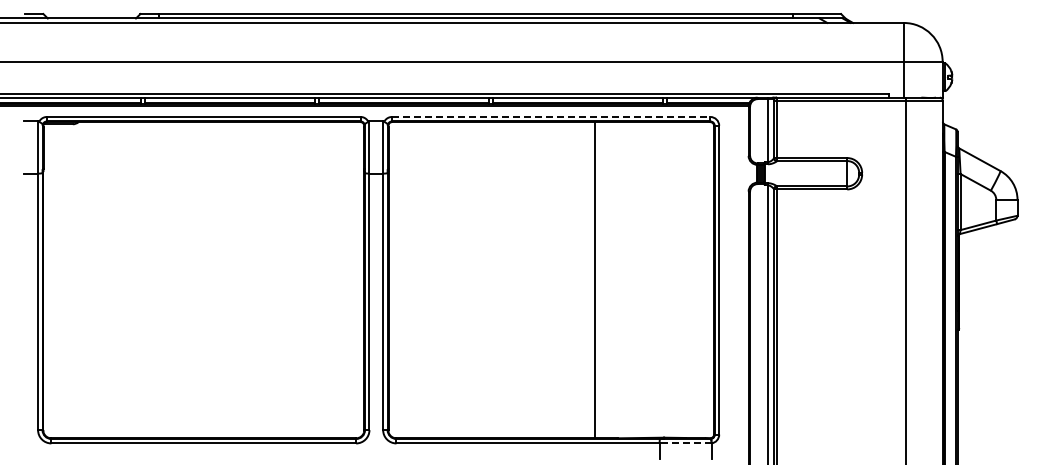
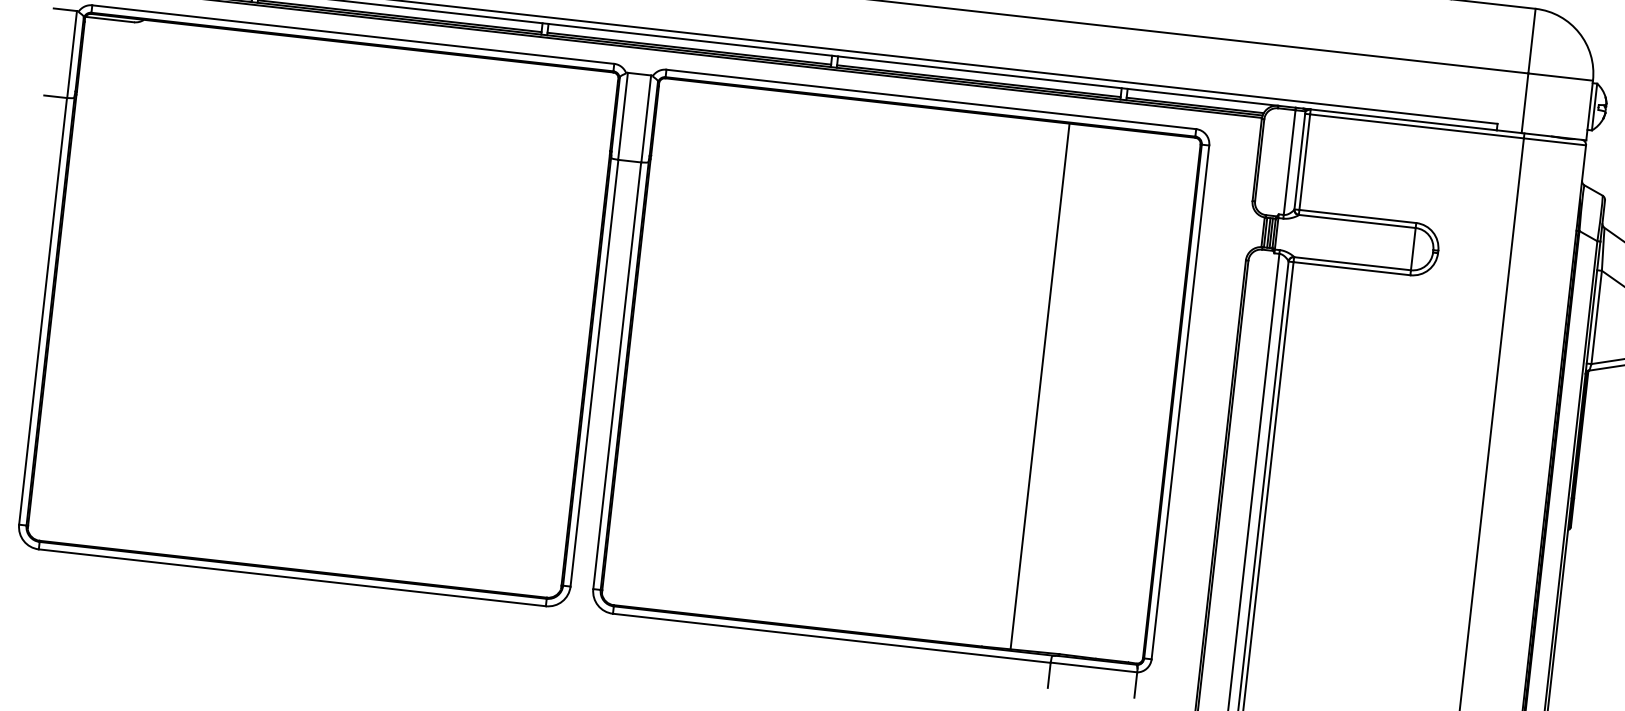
line: (551, 116) -> (931, 98), dashed -> solid
line: (594, 280) -> (1039, 387), moved
line: (685, 443) -> (1093, 667), dashed -> solid

